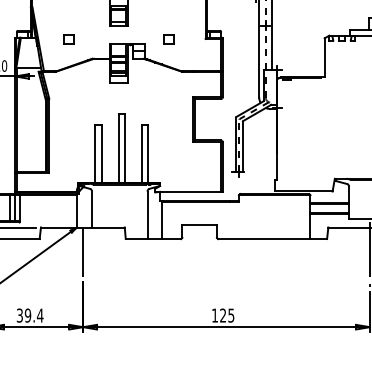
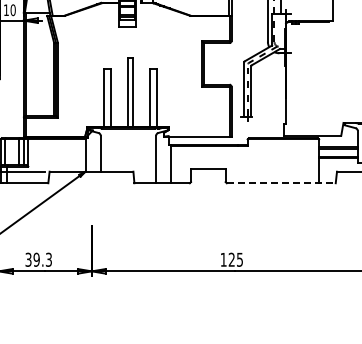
line: (273, 239) -> (282, 183), solid -> dashed
line: (83, 251) -> (92, 195), removed
text: (39, 315) -> (48, 259), 39.4 -> 39.3

